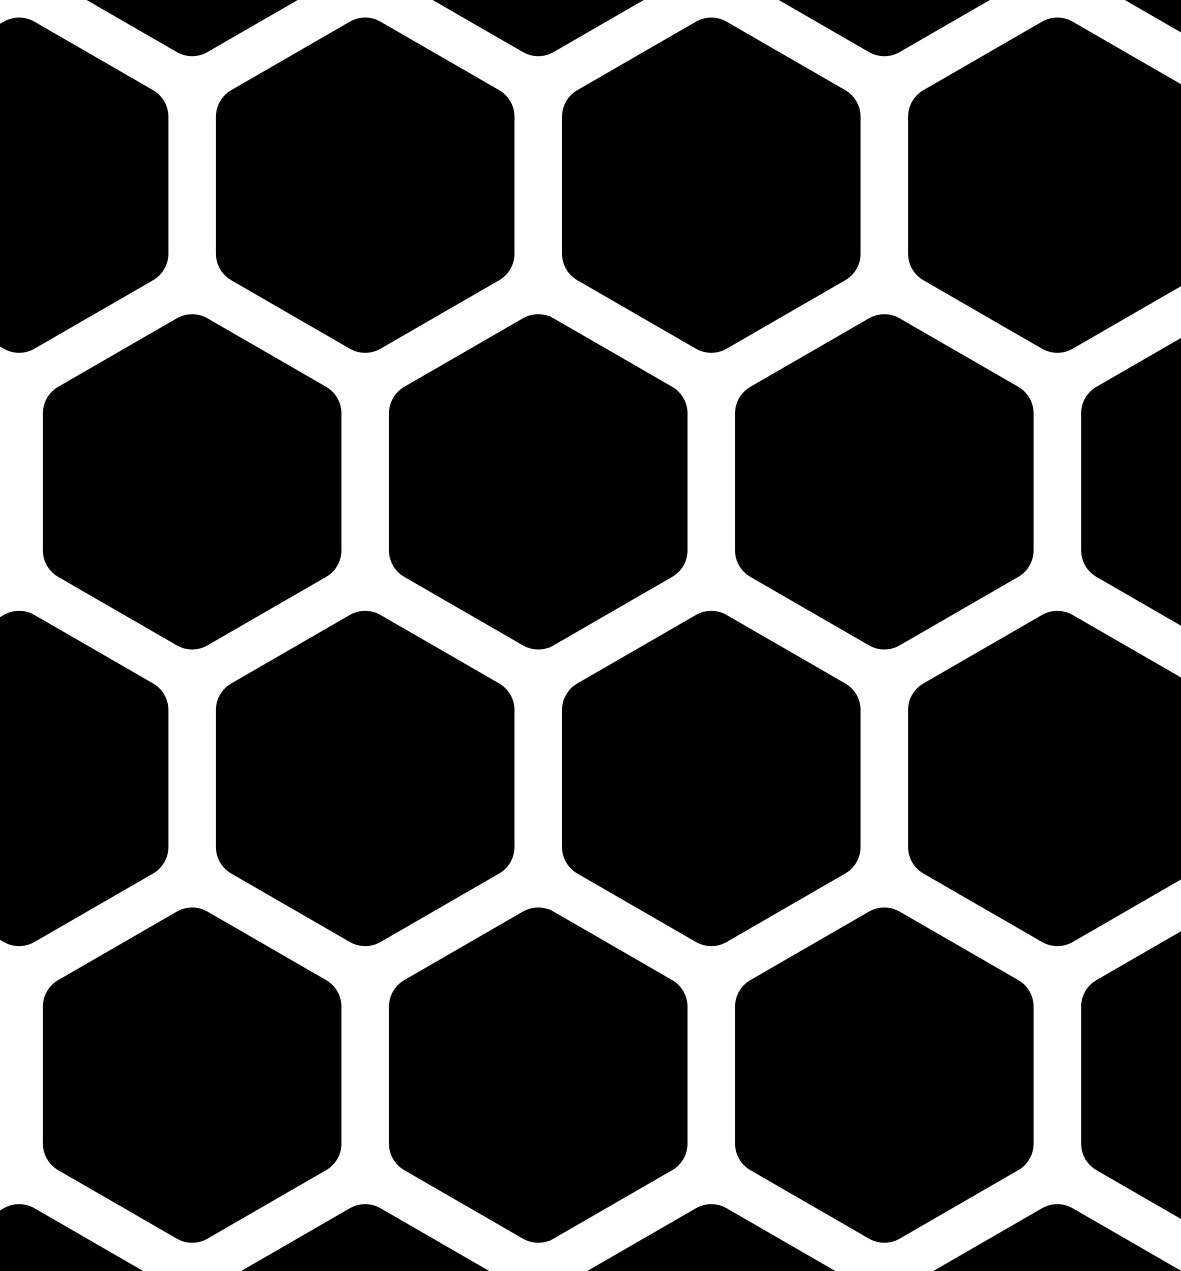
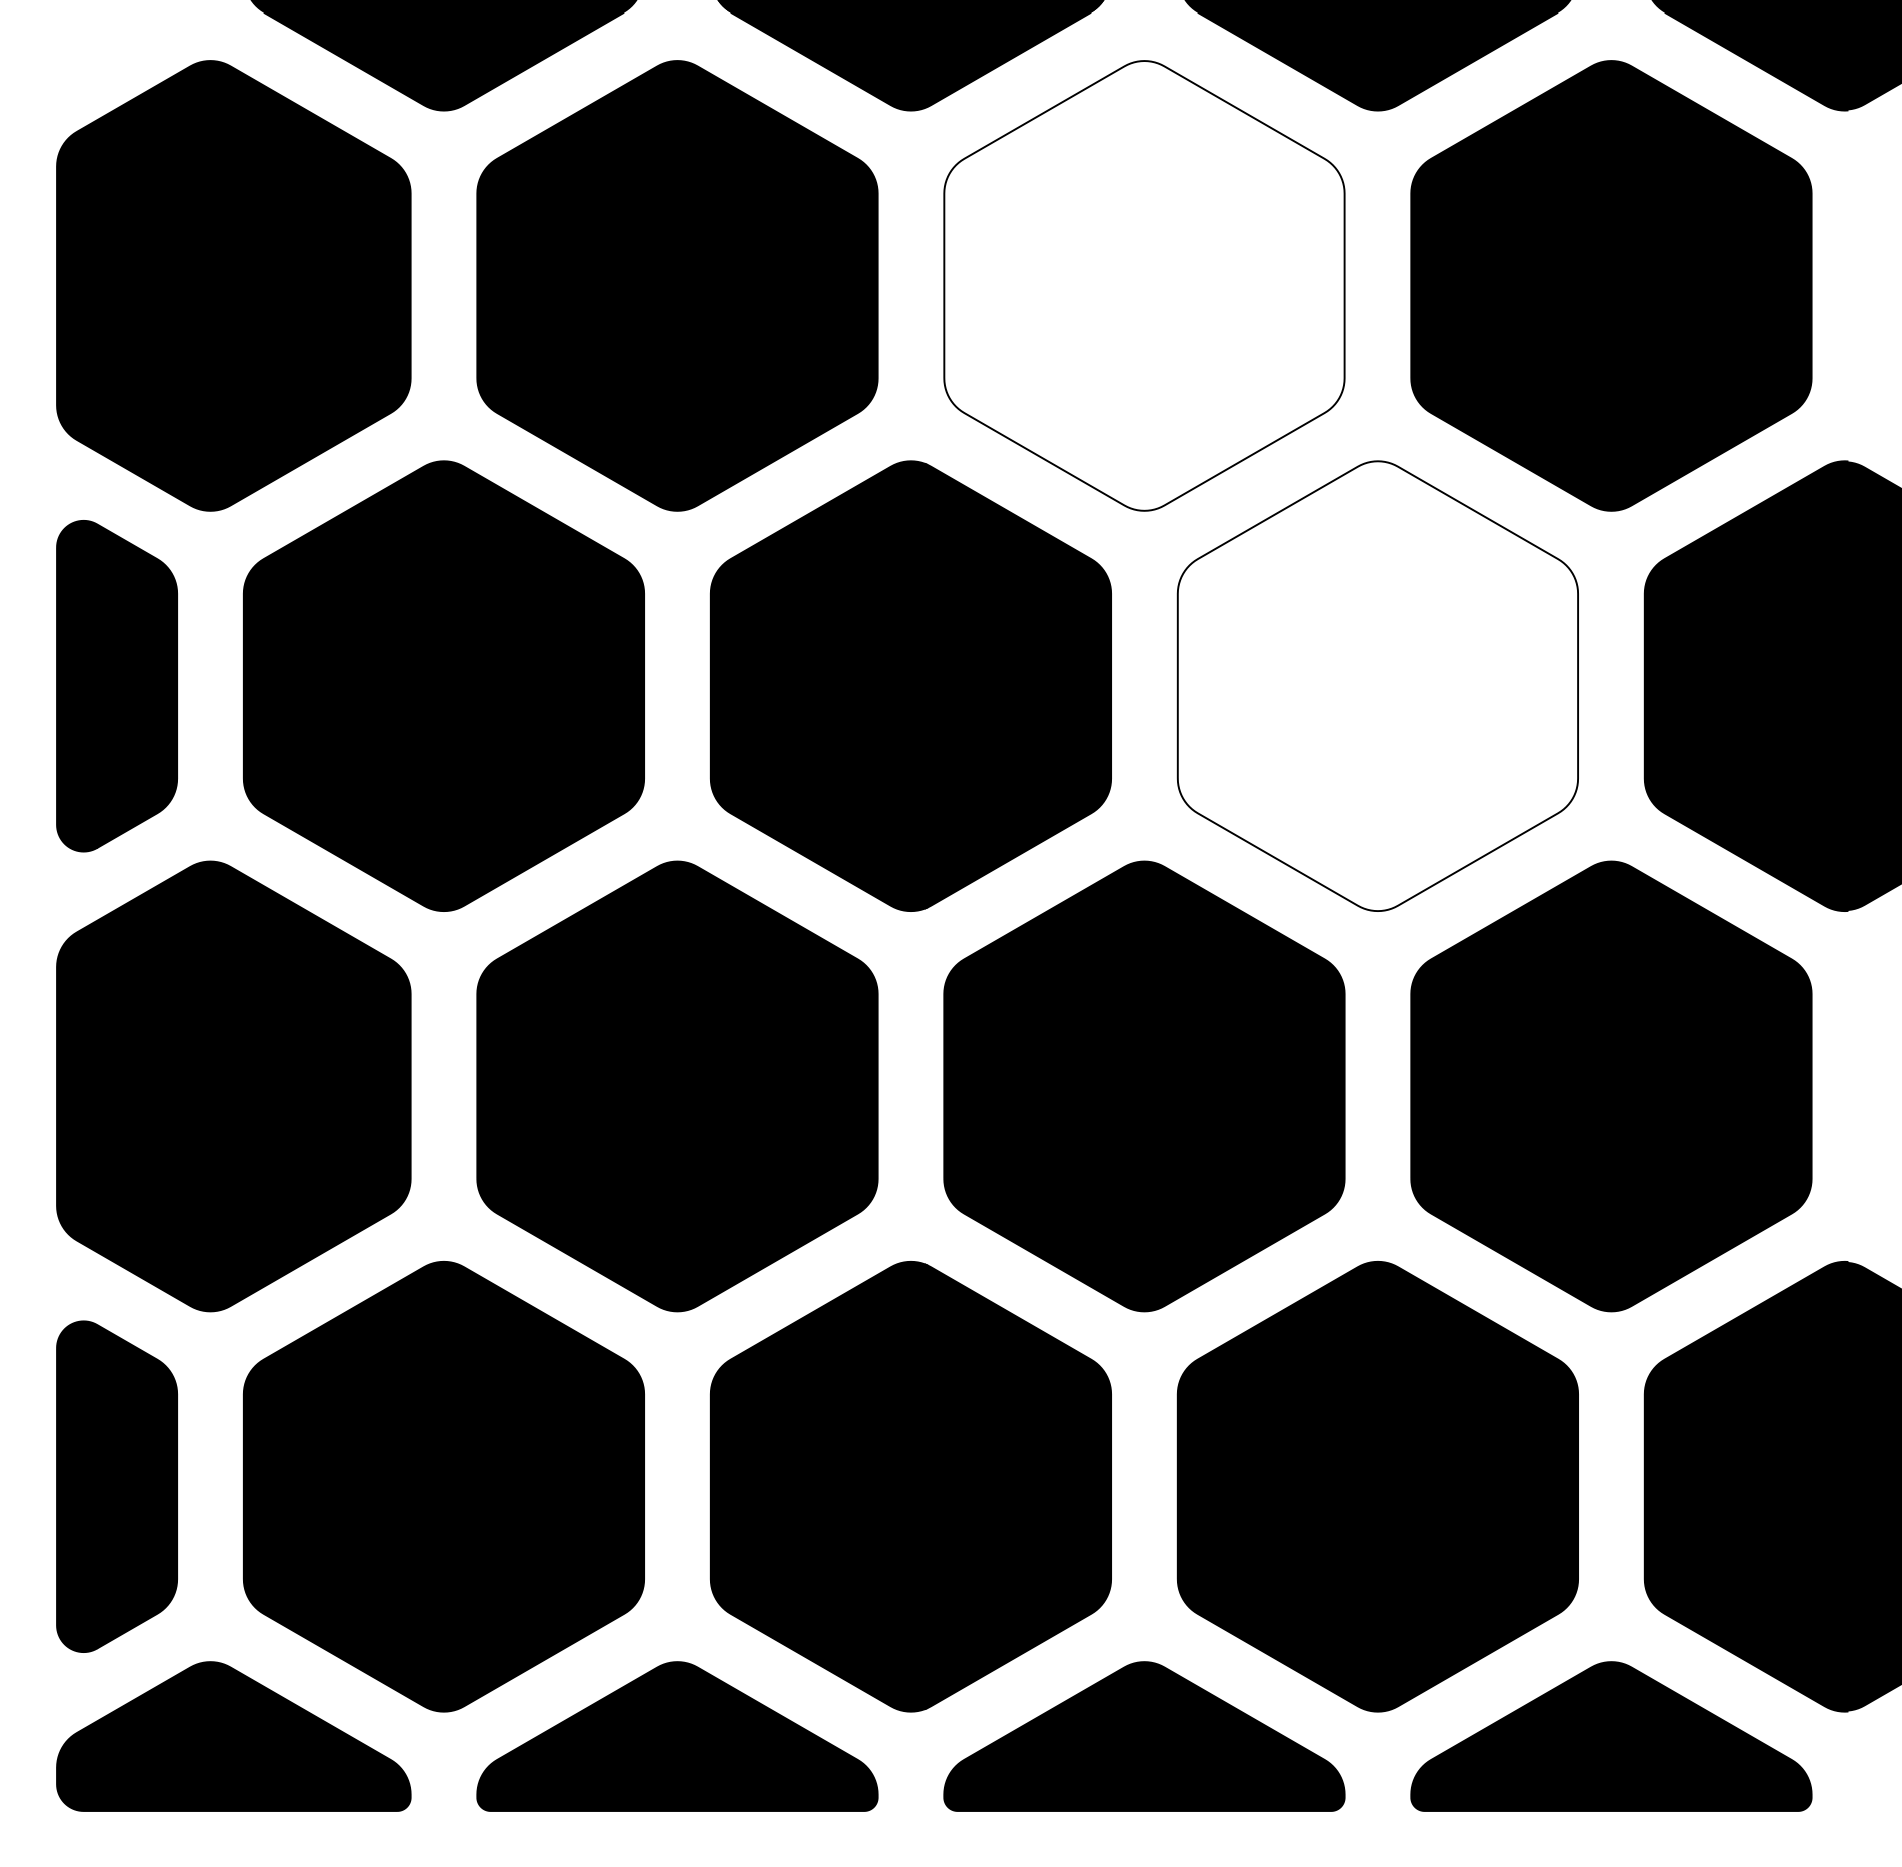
fill: (711, 184) -> (1144, 285), removed
fill: (883, 482) -> (1377, 686), removed

